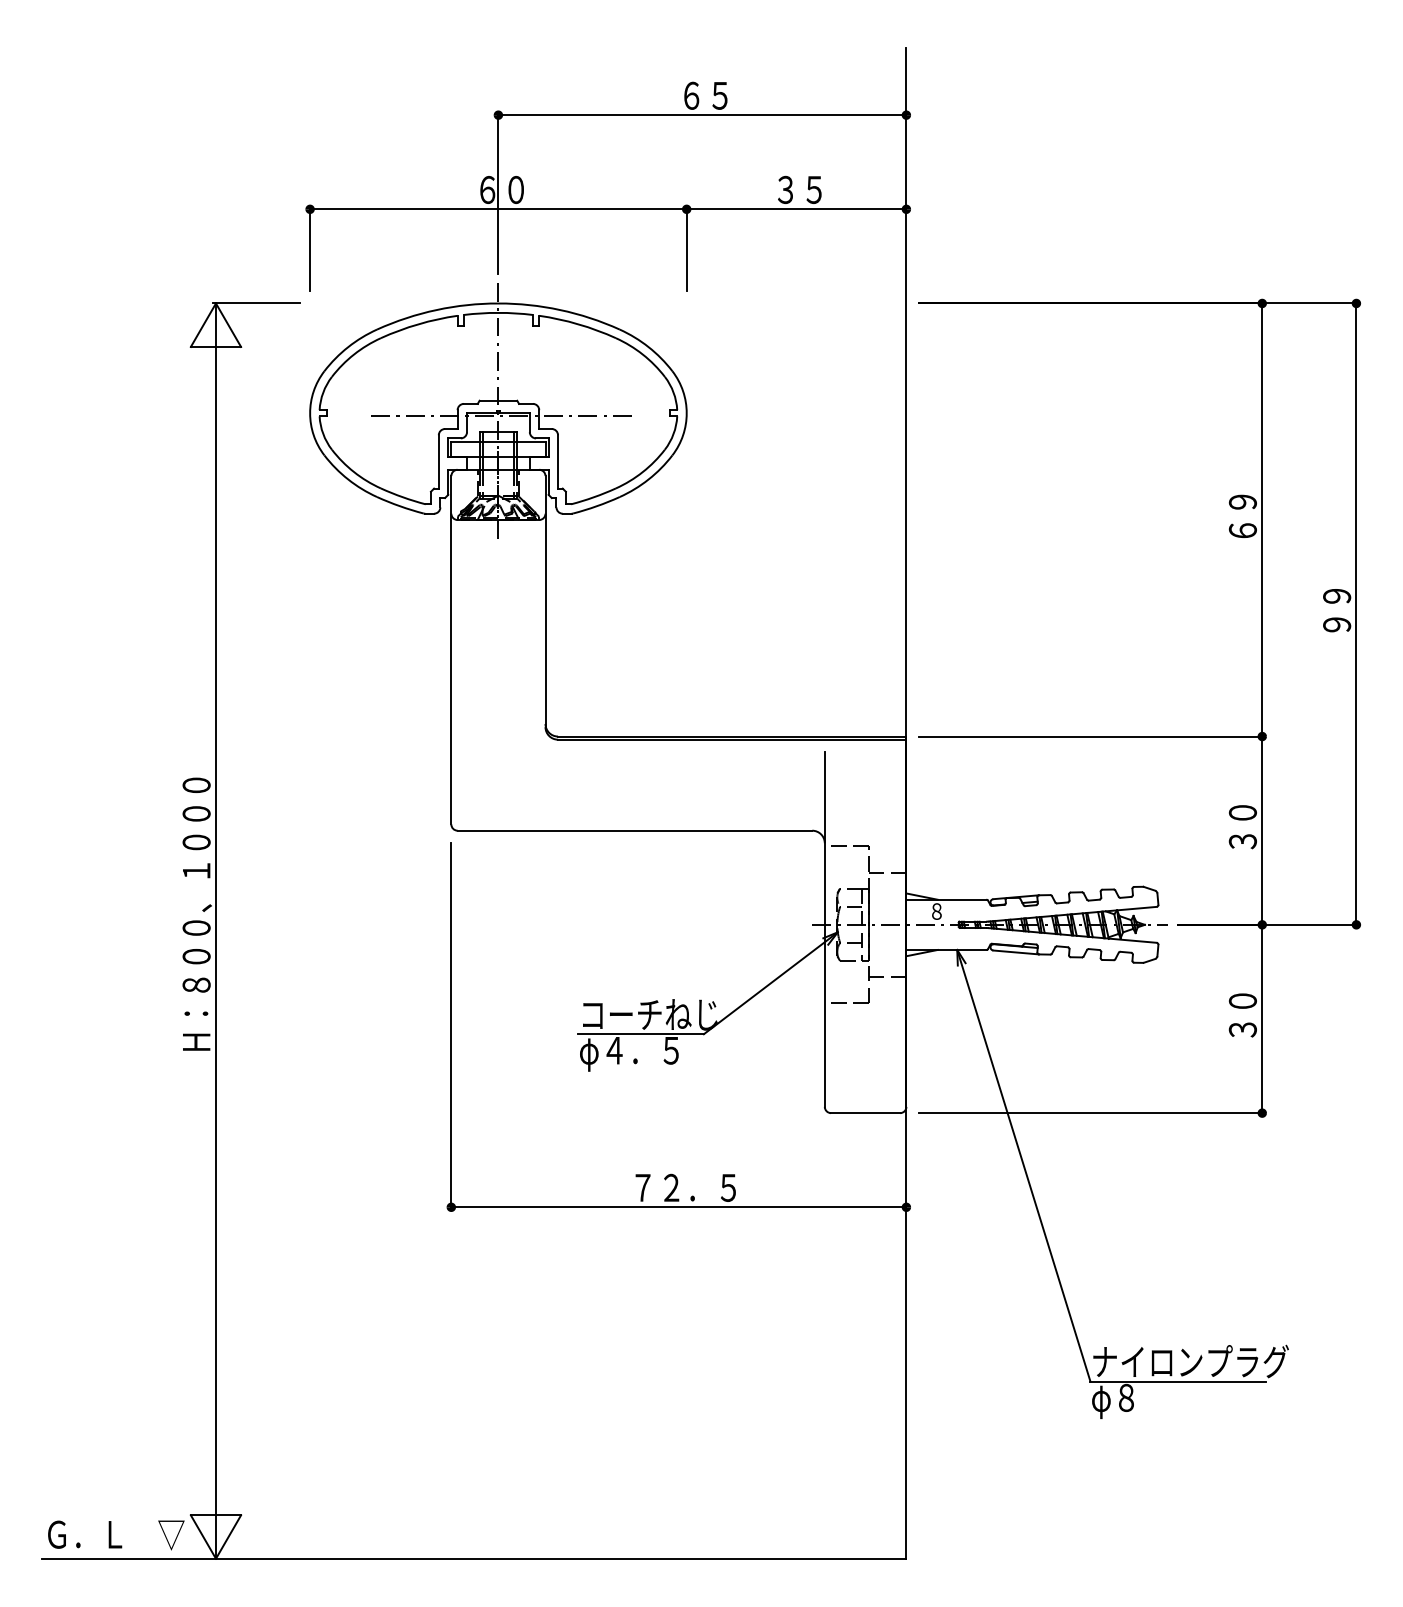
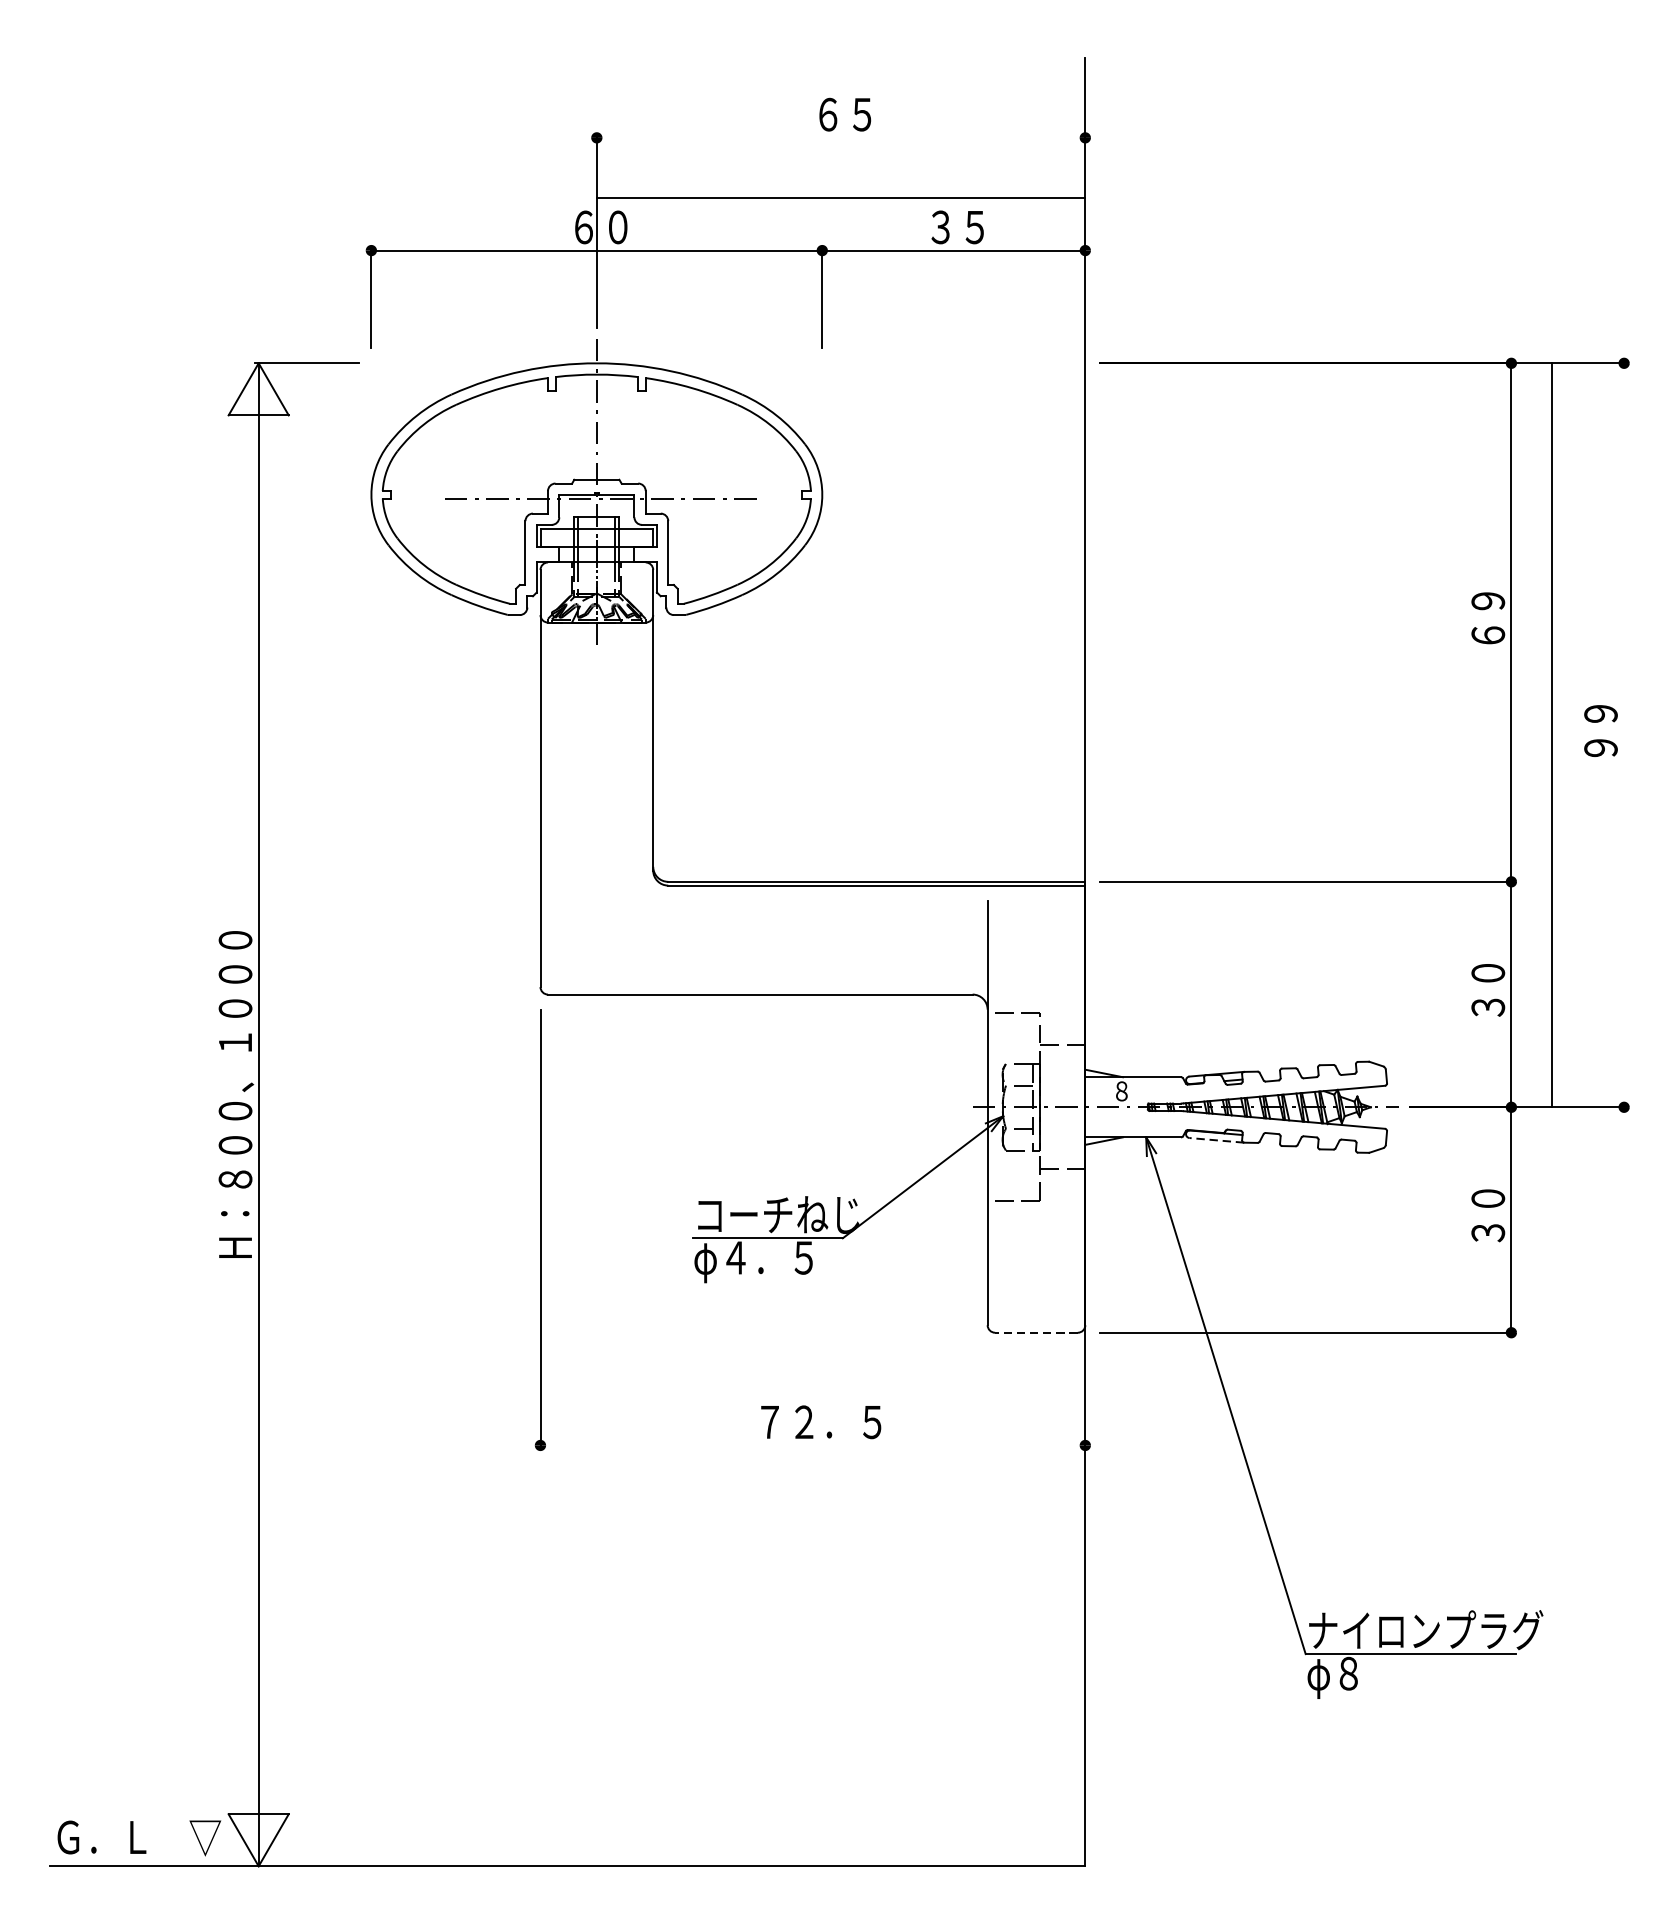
line: (702, 115) -> (841, 198), moved
line: (1356, 613) -> (1552, 734), moved
line: (1016, 952) -> (1217, 1140), solid -> dashed
line: (865, 1113) -> (1036, 1333), solid -> dashed
line: (678, 1207) -> (812, 1445), removed

